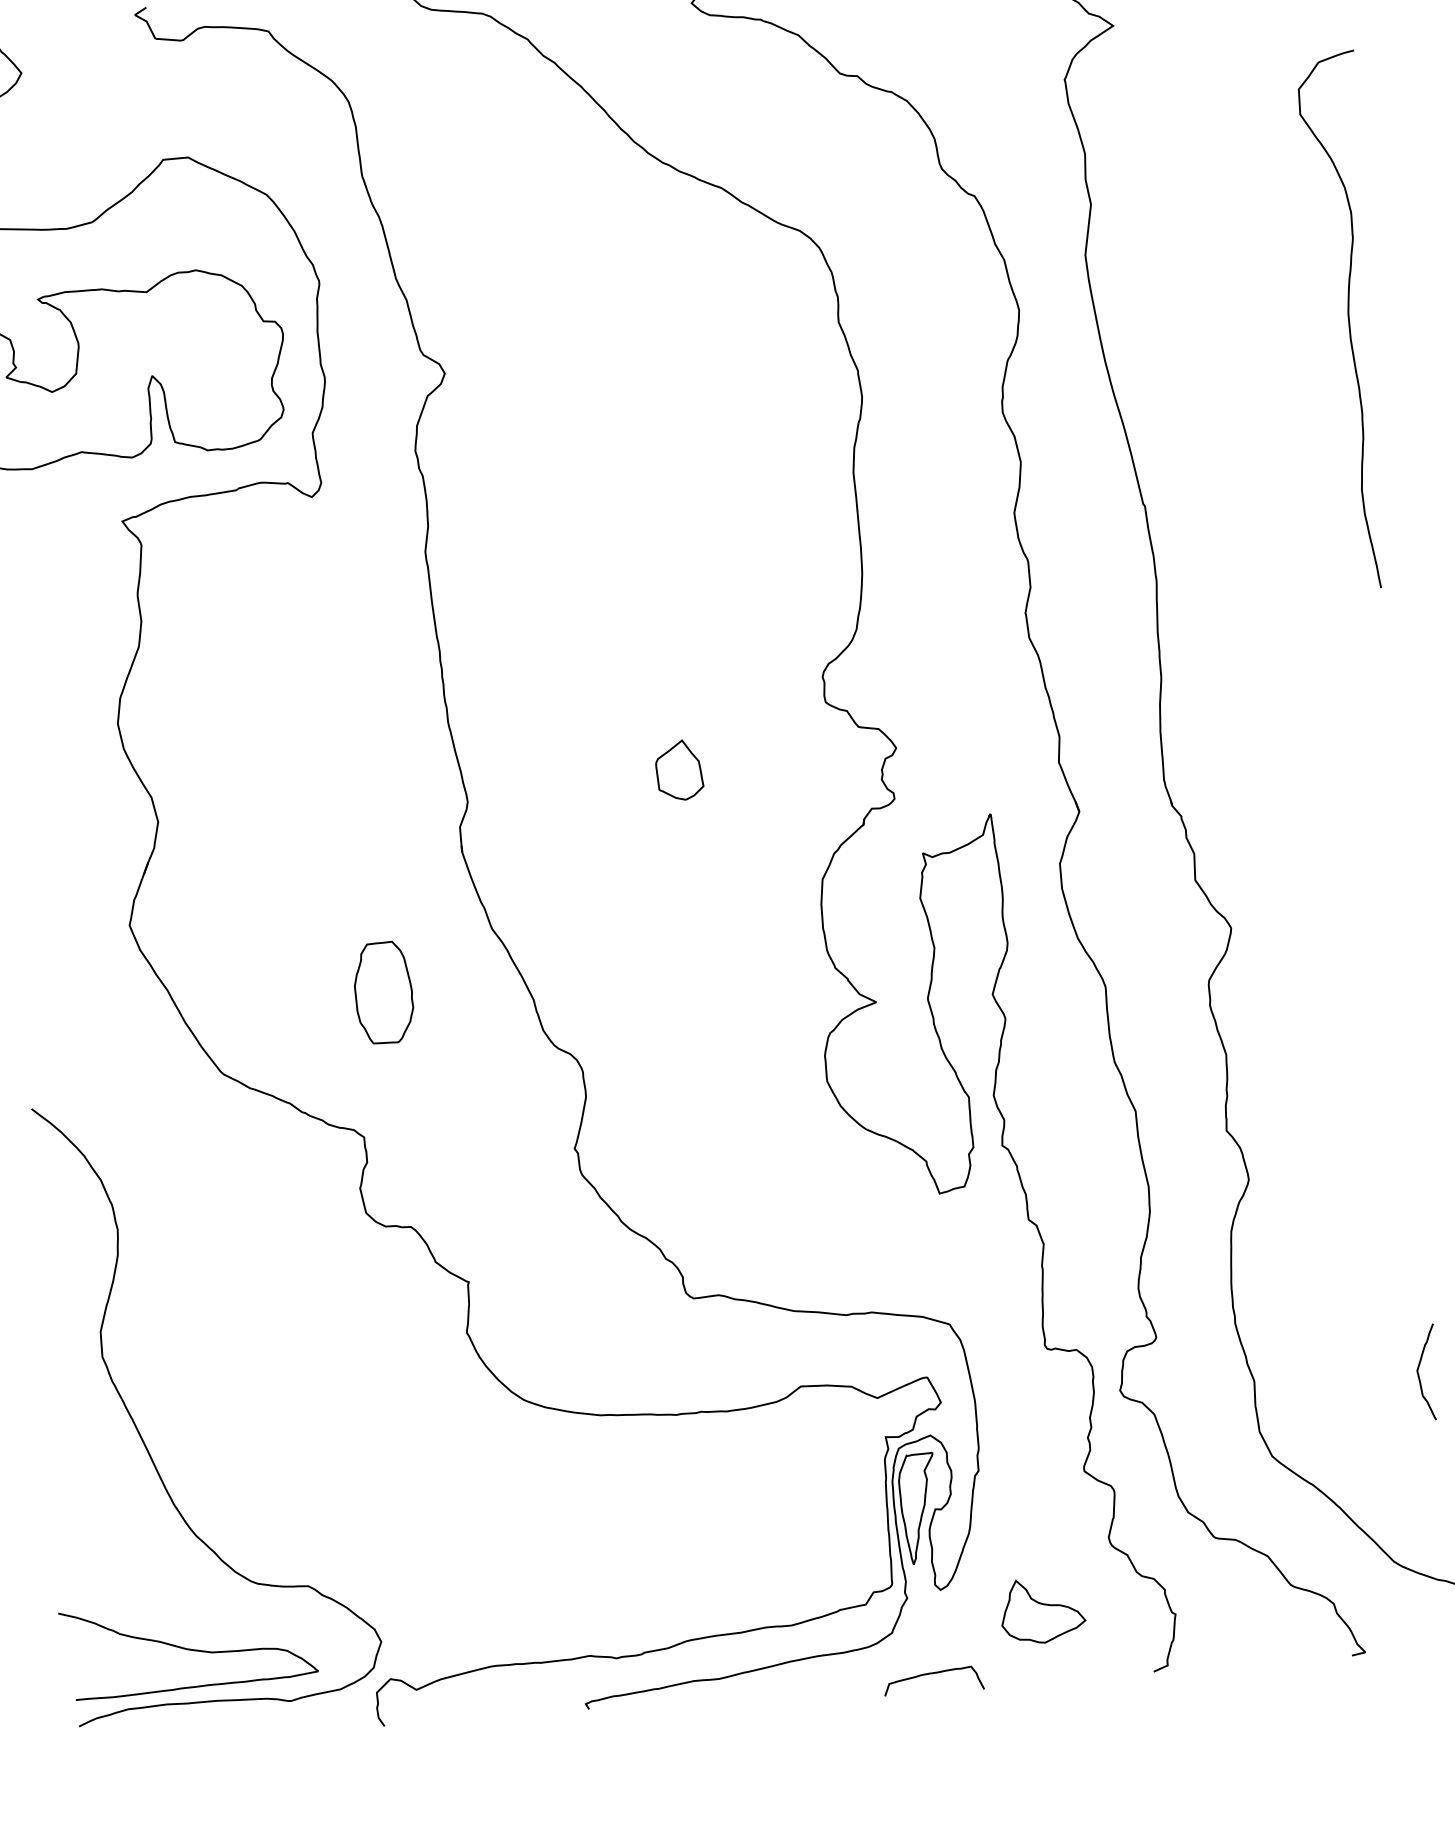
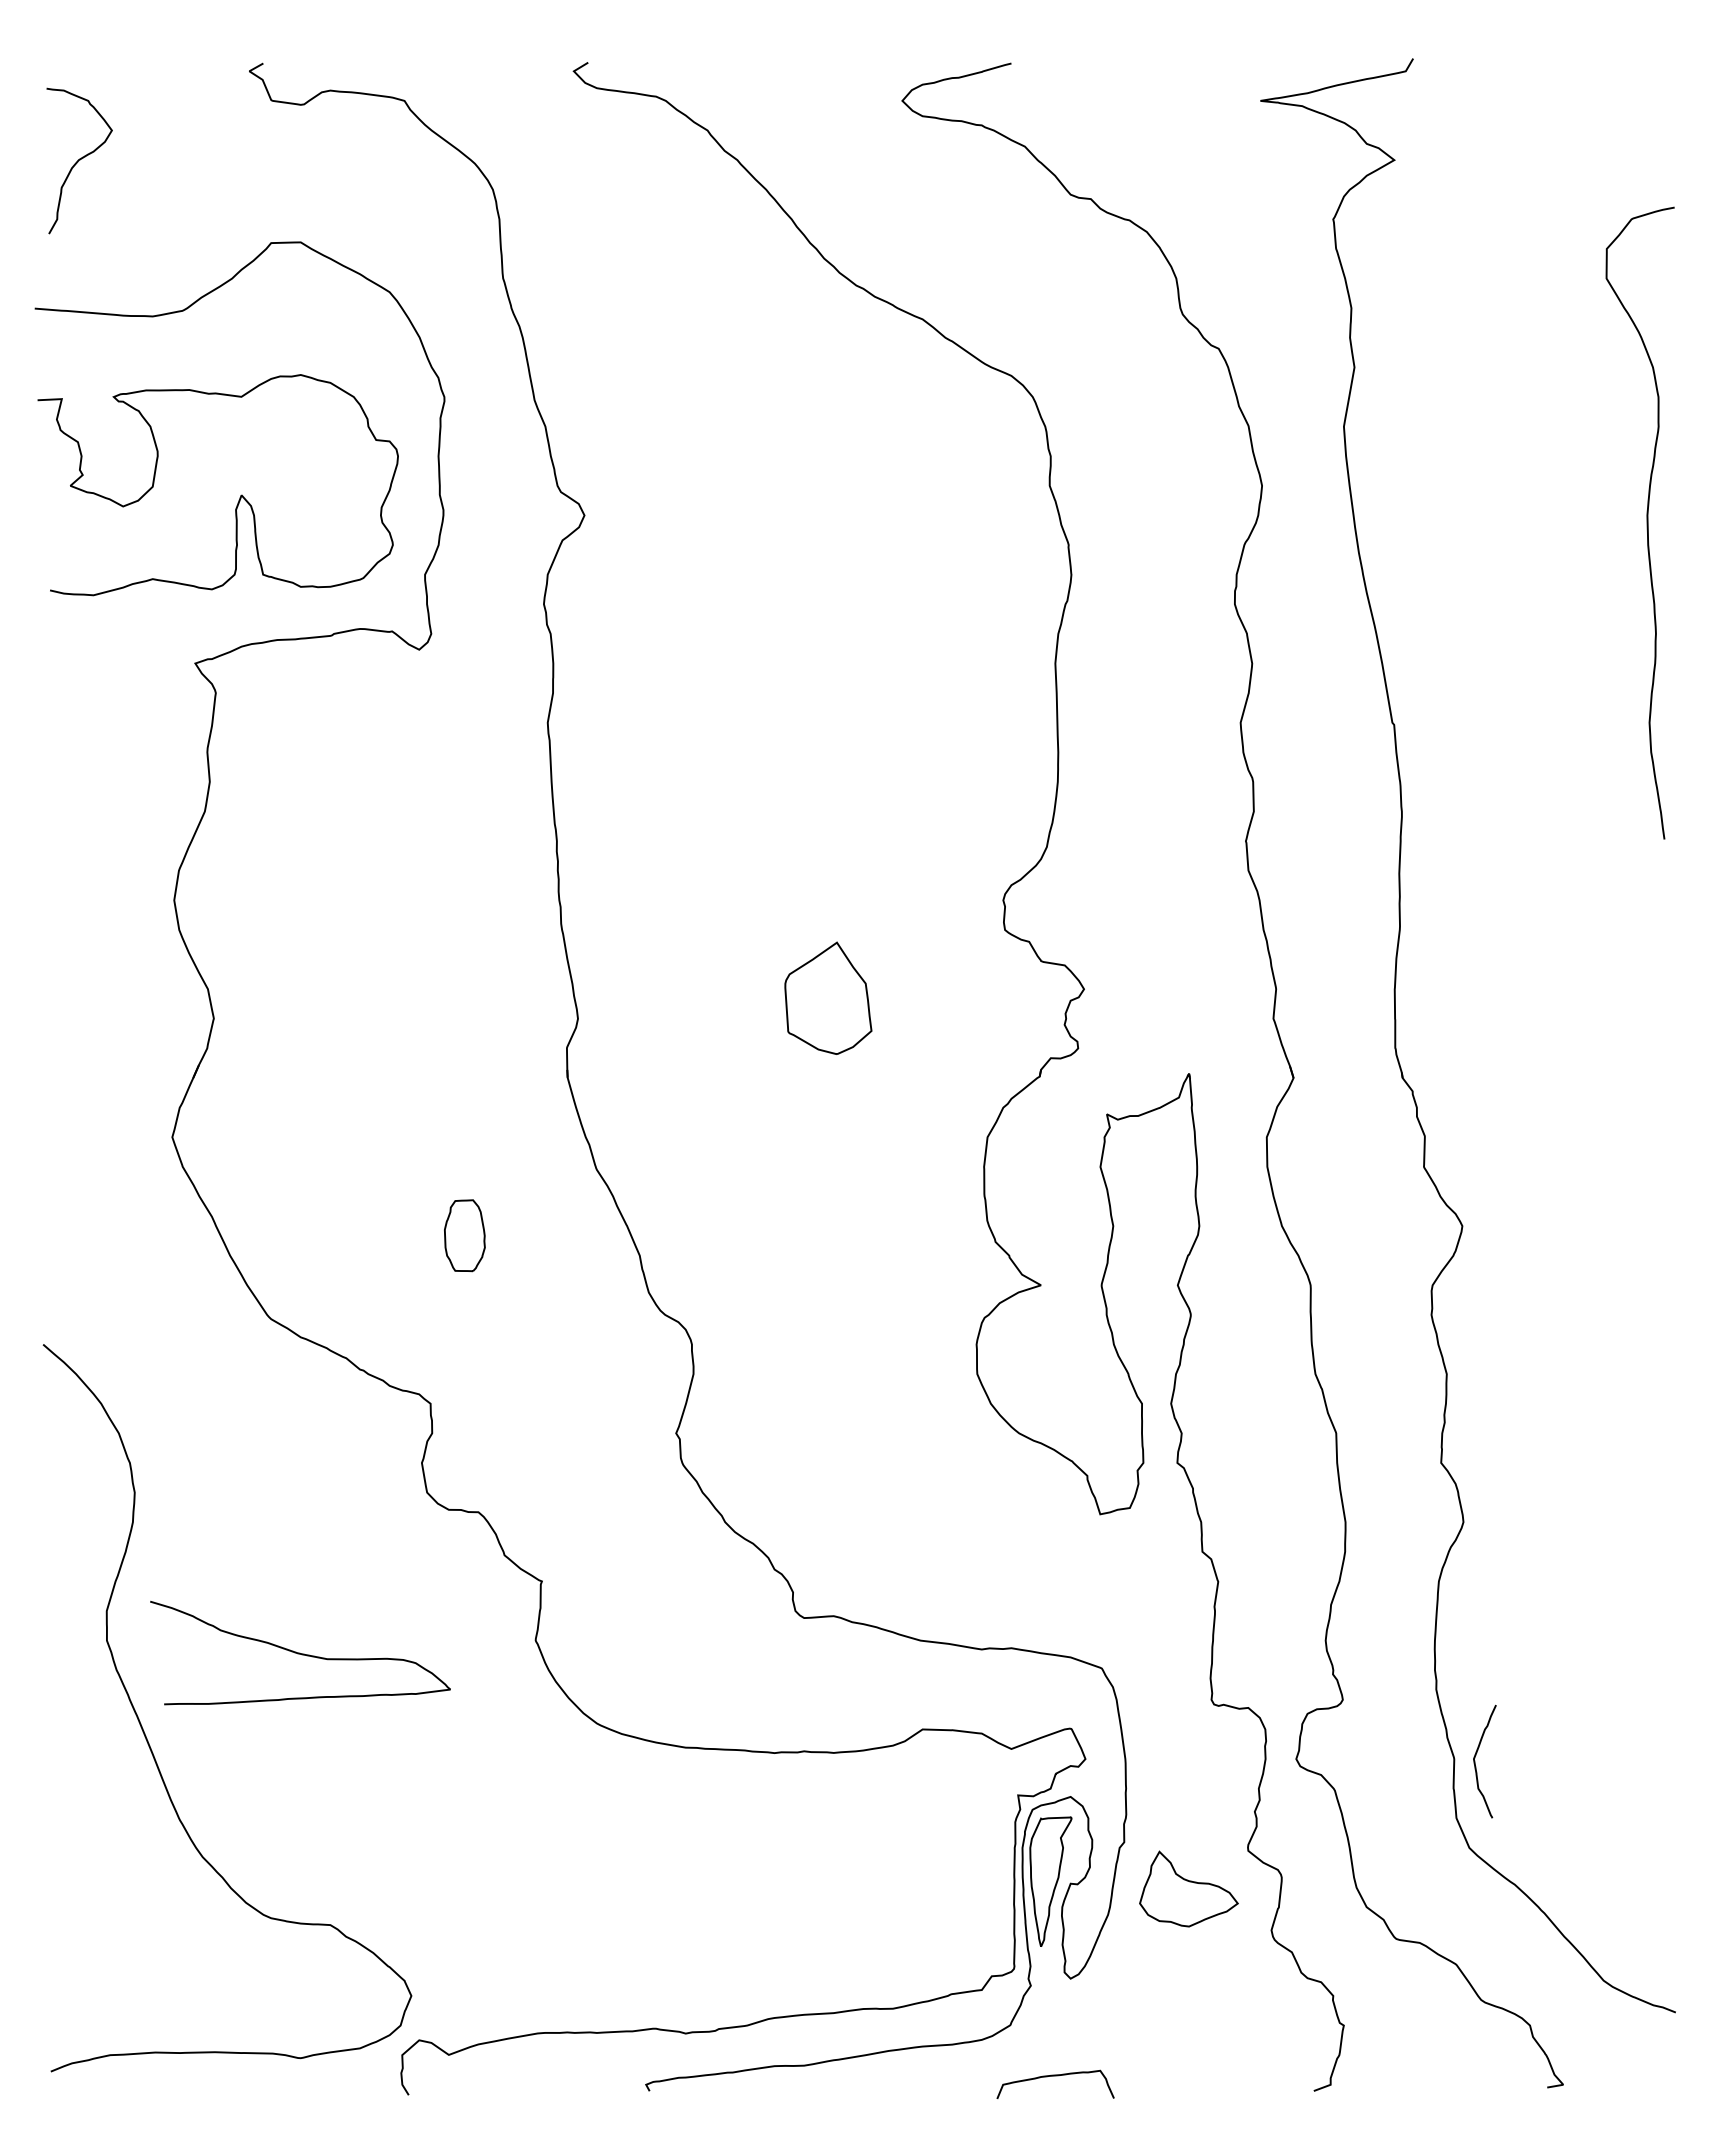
part: (679, 770) -> (828, 998), size x1.6
part: (383, 992) -> (464, 1235), size x0.6
curve: (1418, 1372) -> (1475, 1761), moved
part: (1042, 1610) -> (1188, 1888), moved
curve: (188, 1648) -> (299, 1652), moved

